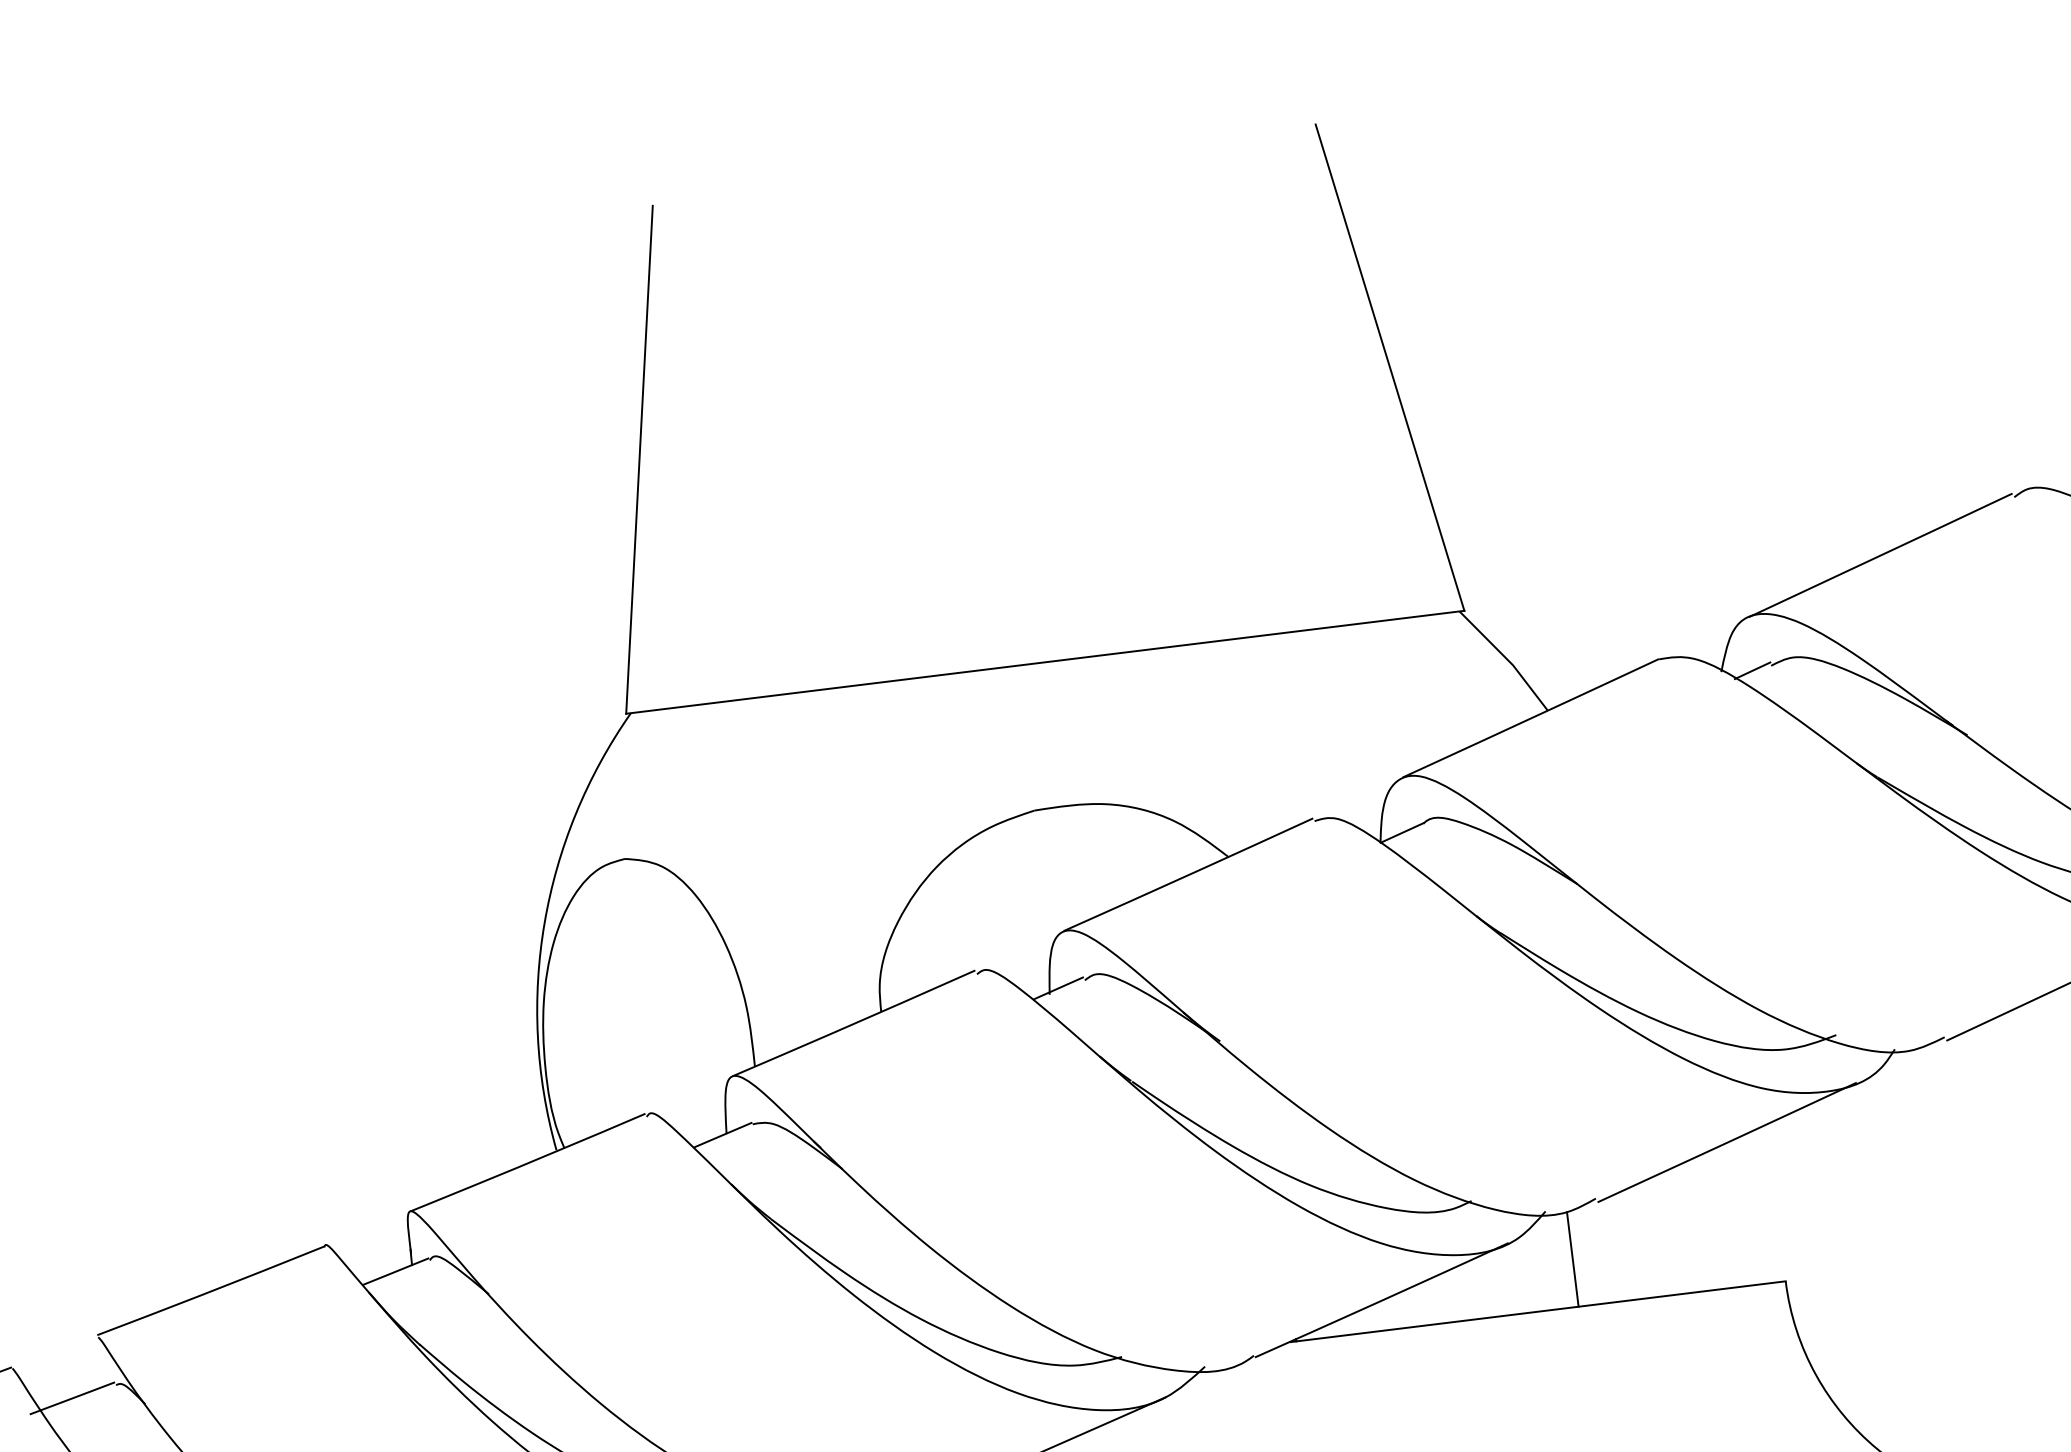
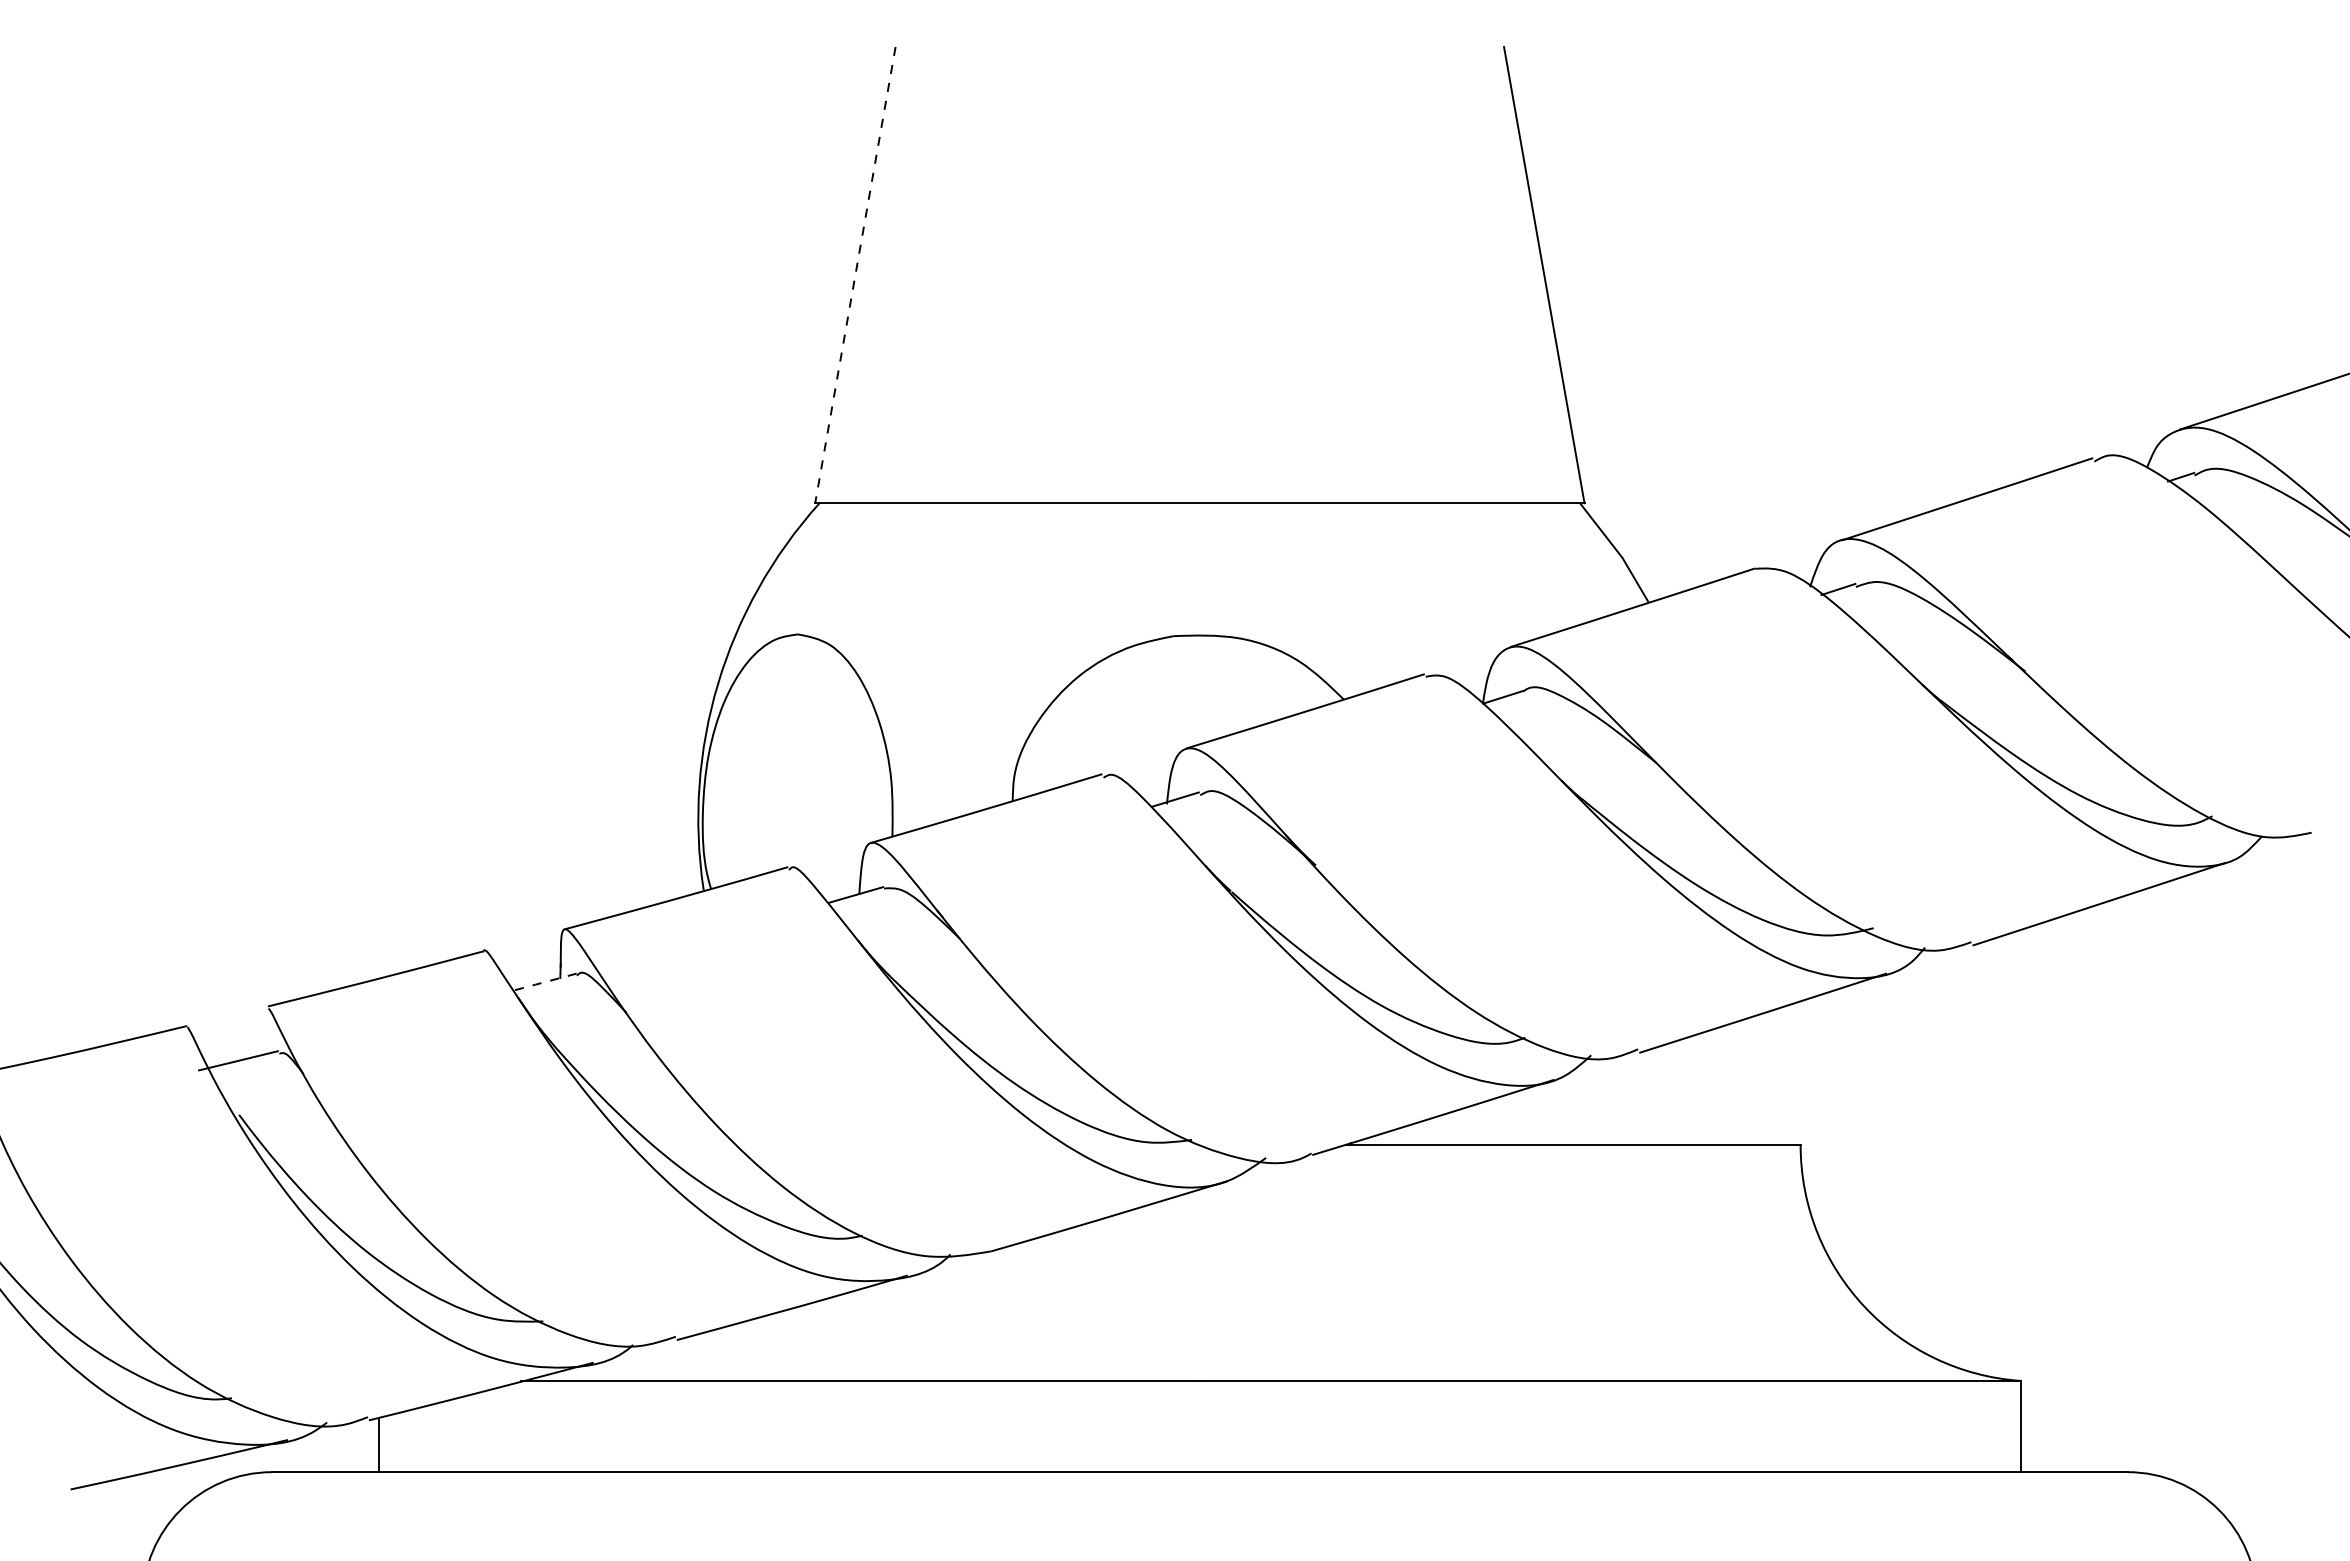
line: (639, 460) -> (855, 275), solid -> dashed
line: (1572, 1259) -> (1610, 1101), removed
line: (395, 1272) -> (544, 982), solid -> dashed

